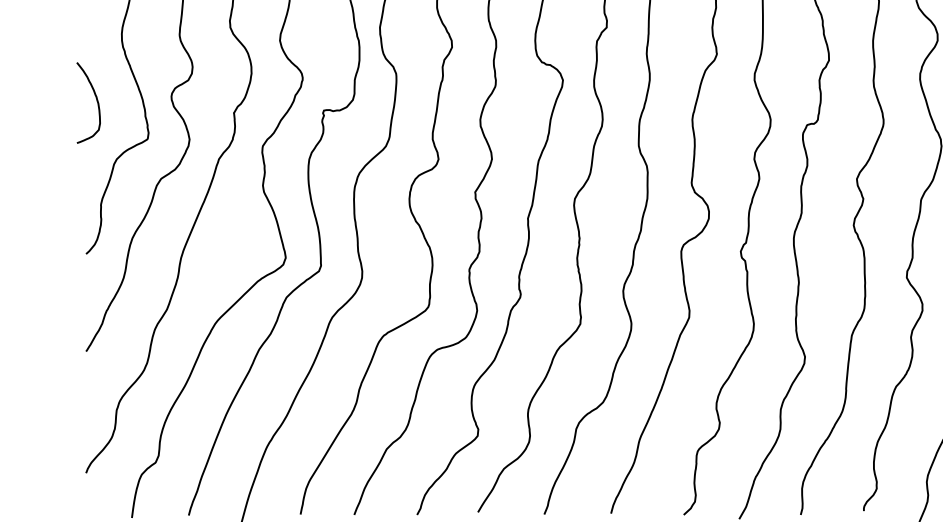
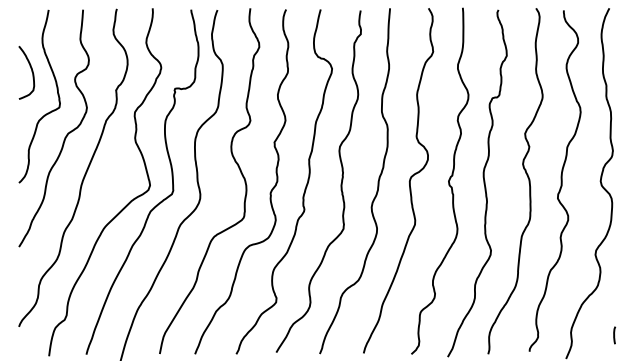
curve: (95, 102) -> (31, 72), moved

